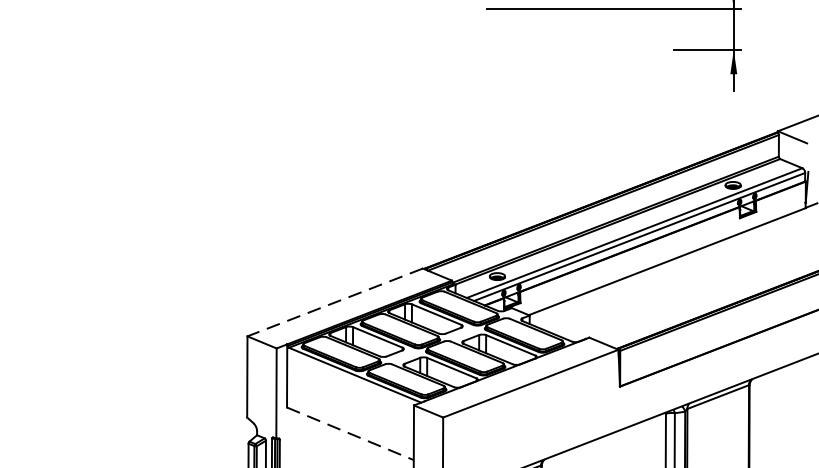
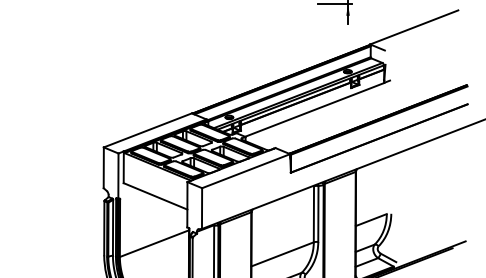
line: (334, 302) -> (147, 130), dashed -> solid
line: (352, 434) -> (156, 196), dashed -> solid

